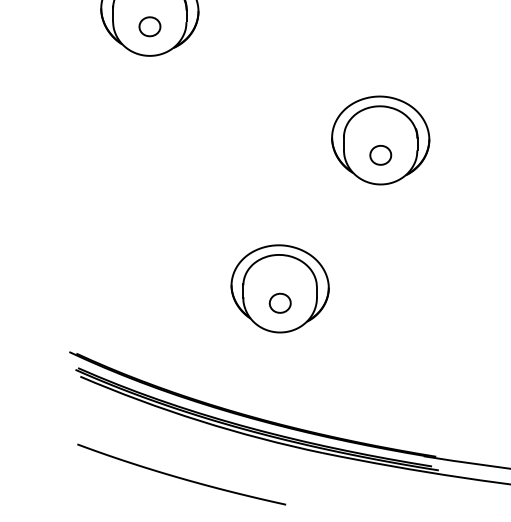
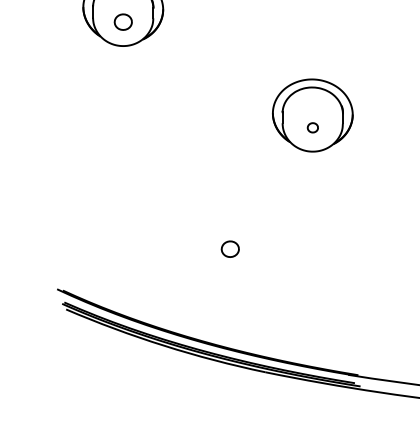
part: (380, 155) -> (312, 127), size x0.6
part: (280, 289) -> (230, 237), removed
curve: (180, 476) -> (148, 391), removed

